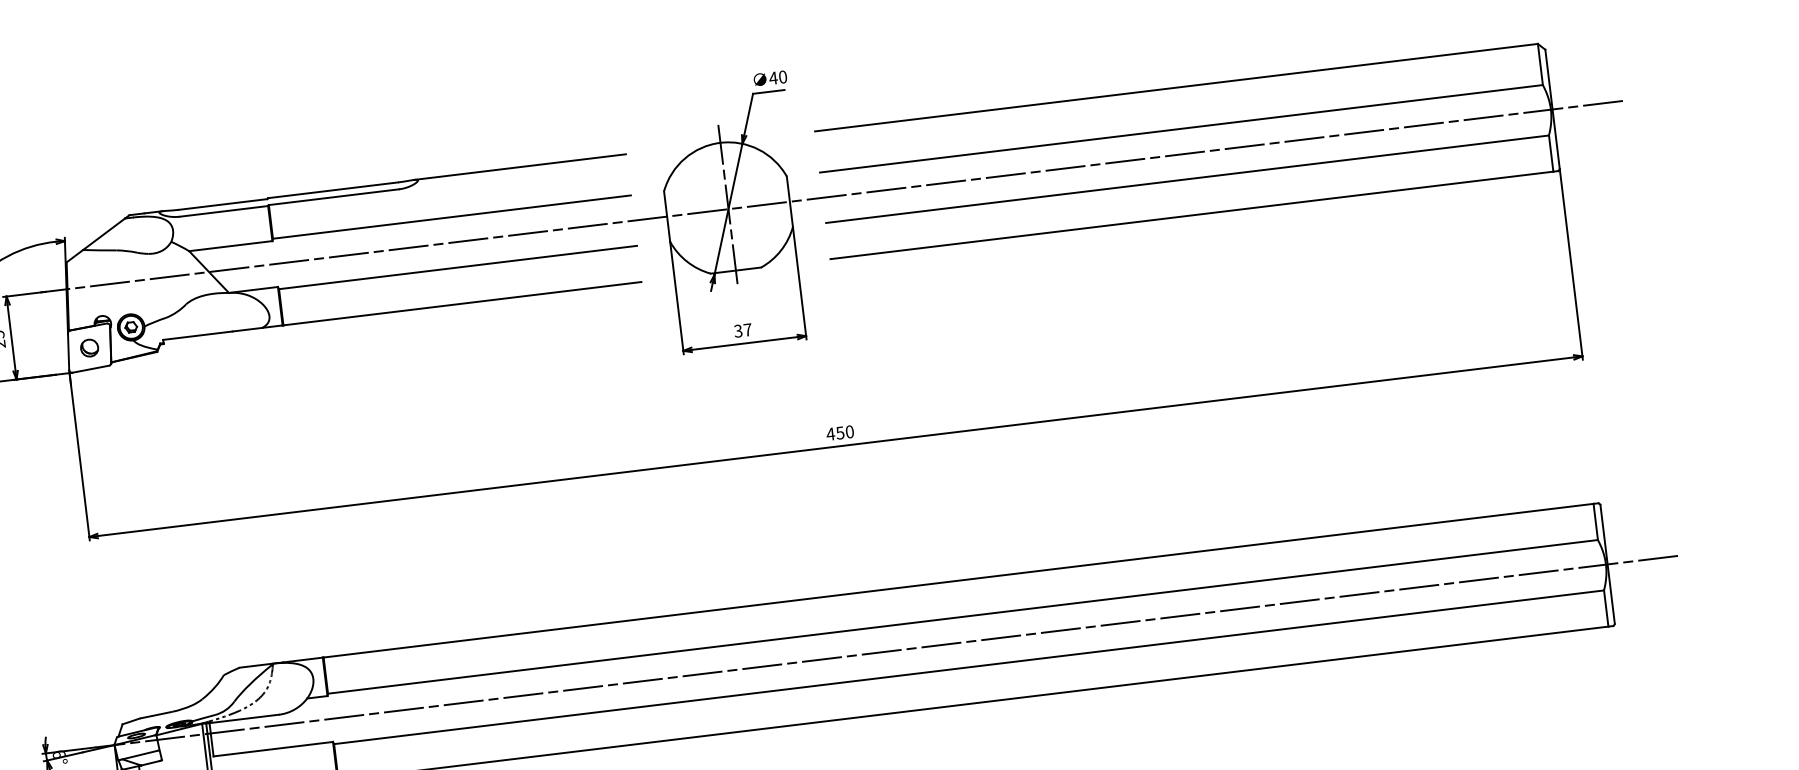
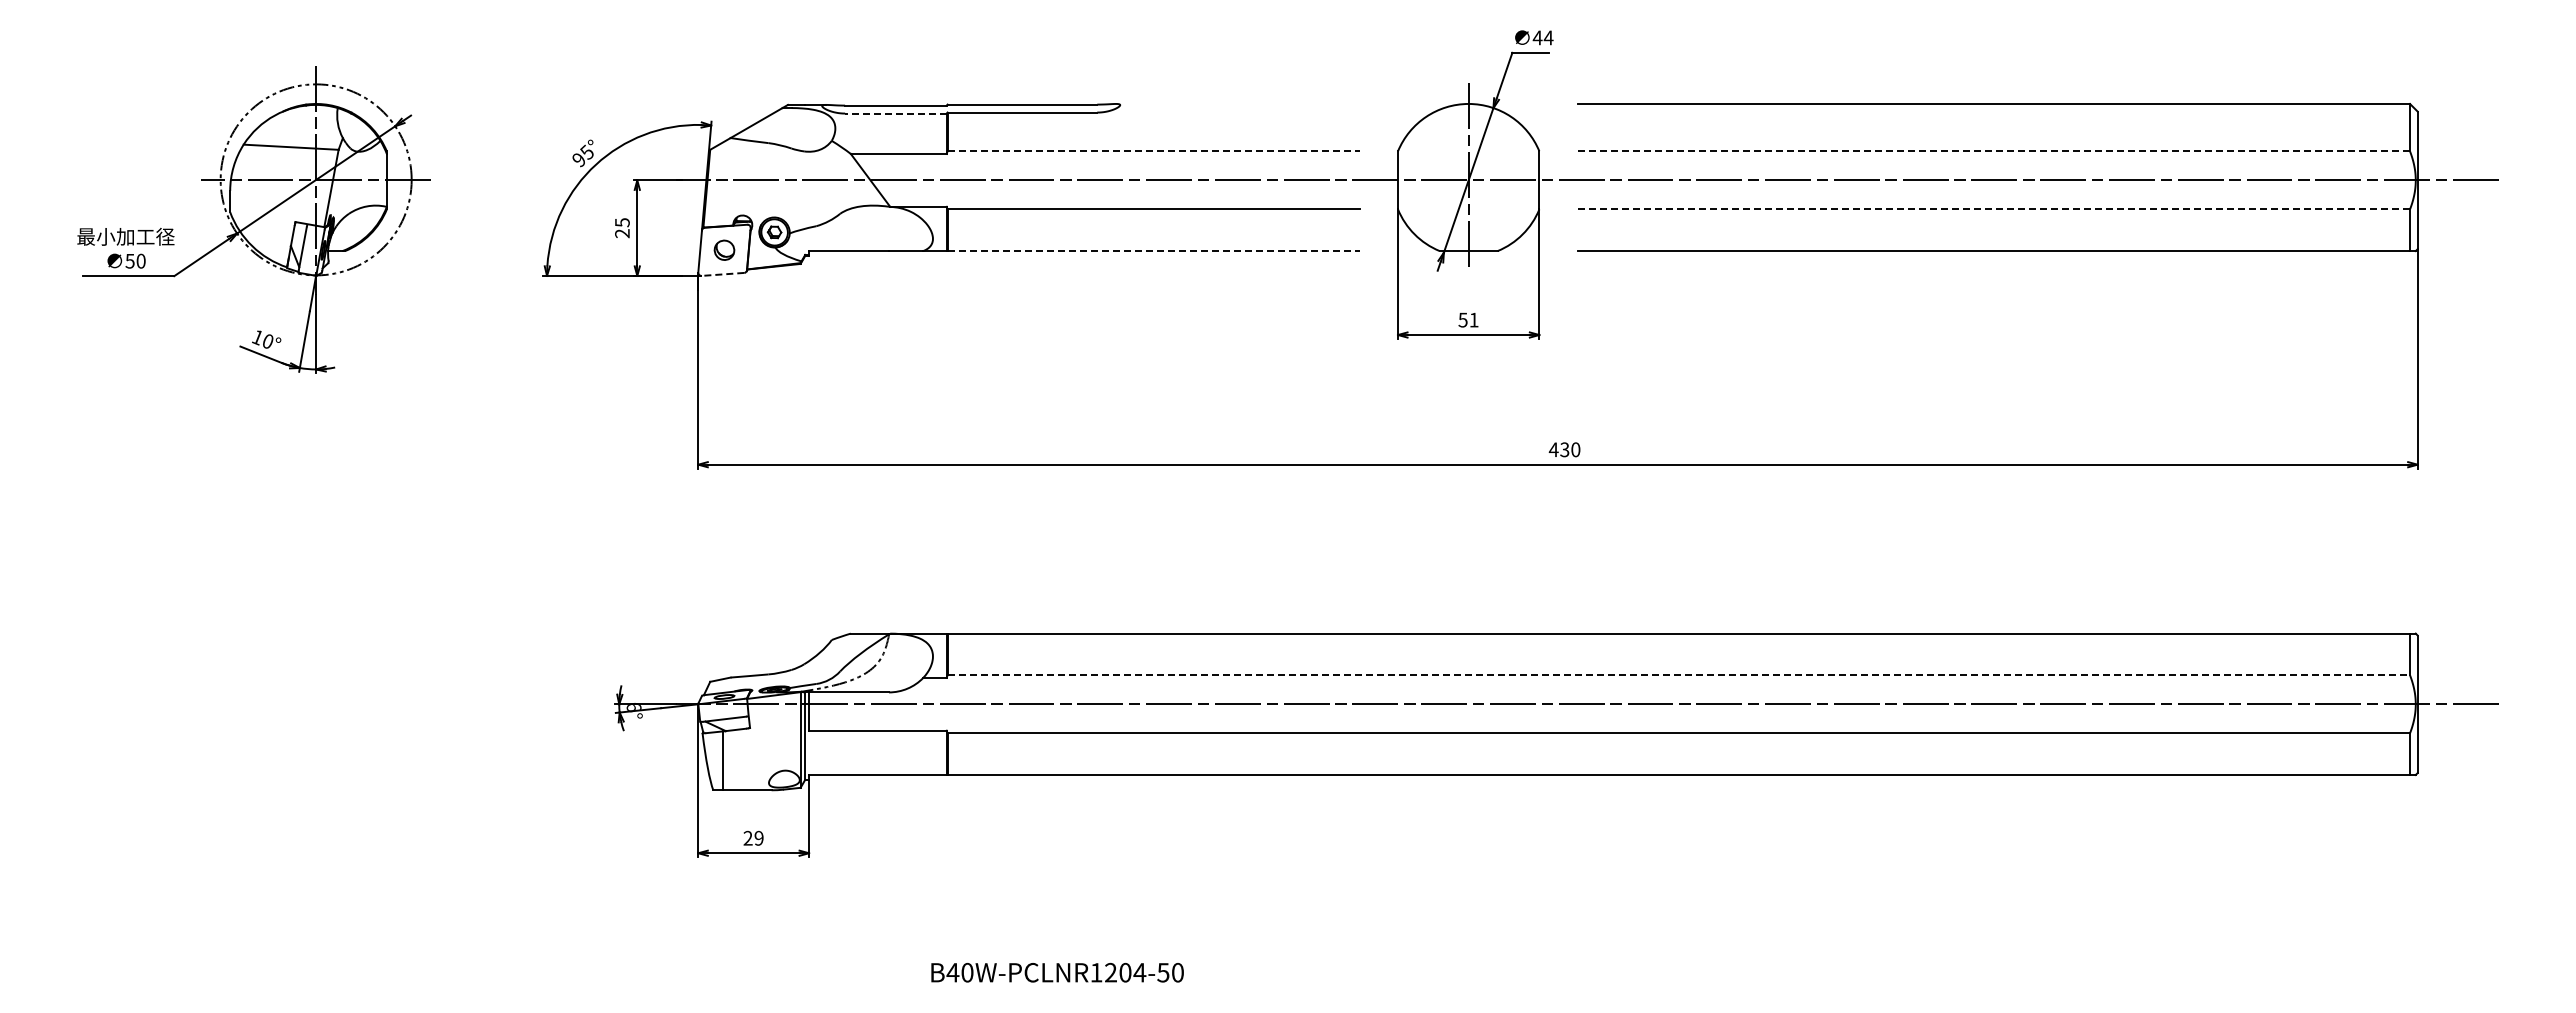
text: (782, 76) -> (1548, 37), 40 -> 44
line: (1182, 128) -> (1994, 151), solid -> dashed
line: (519, 166) -> (1237, 103), removed
line: (1187, 179) -> (1993, 209), solid -> dashed
line: (223, 211) -> (895, 113), solid -> dashed
line: (452, 217) -> (1154, 151), solid -> dashed
line: (463, 303) -> (1154, 251), solid -> dashed
text: (742, 330) -> (1468, 319), 37 -> 51
line: (90, 369) -> (722, 274), solid -> dashed
text: (839, 432) -> (1564, 449), 450 -> 430
line: (963, 616) -> (1679, 675), solid -> dashed

